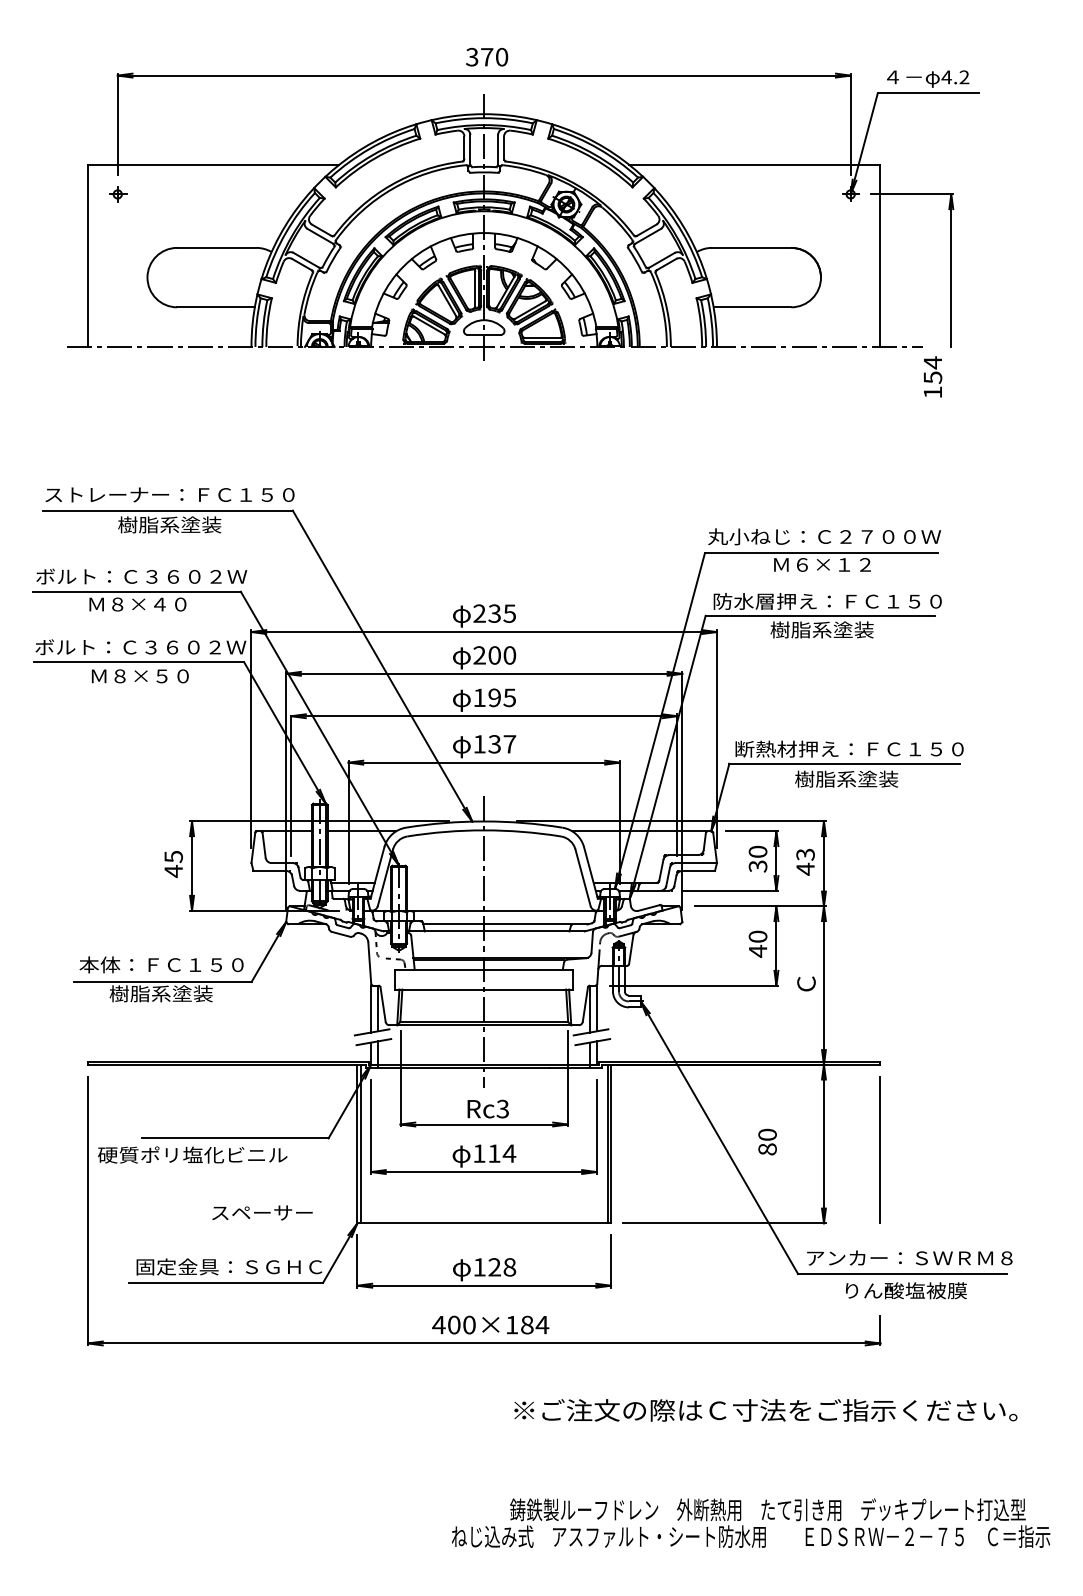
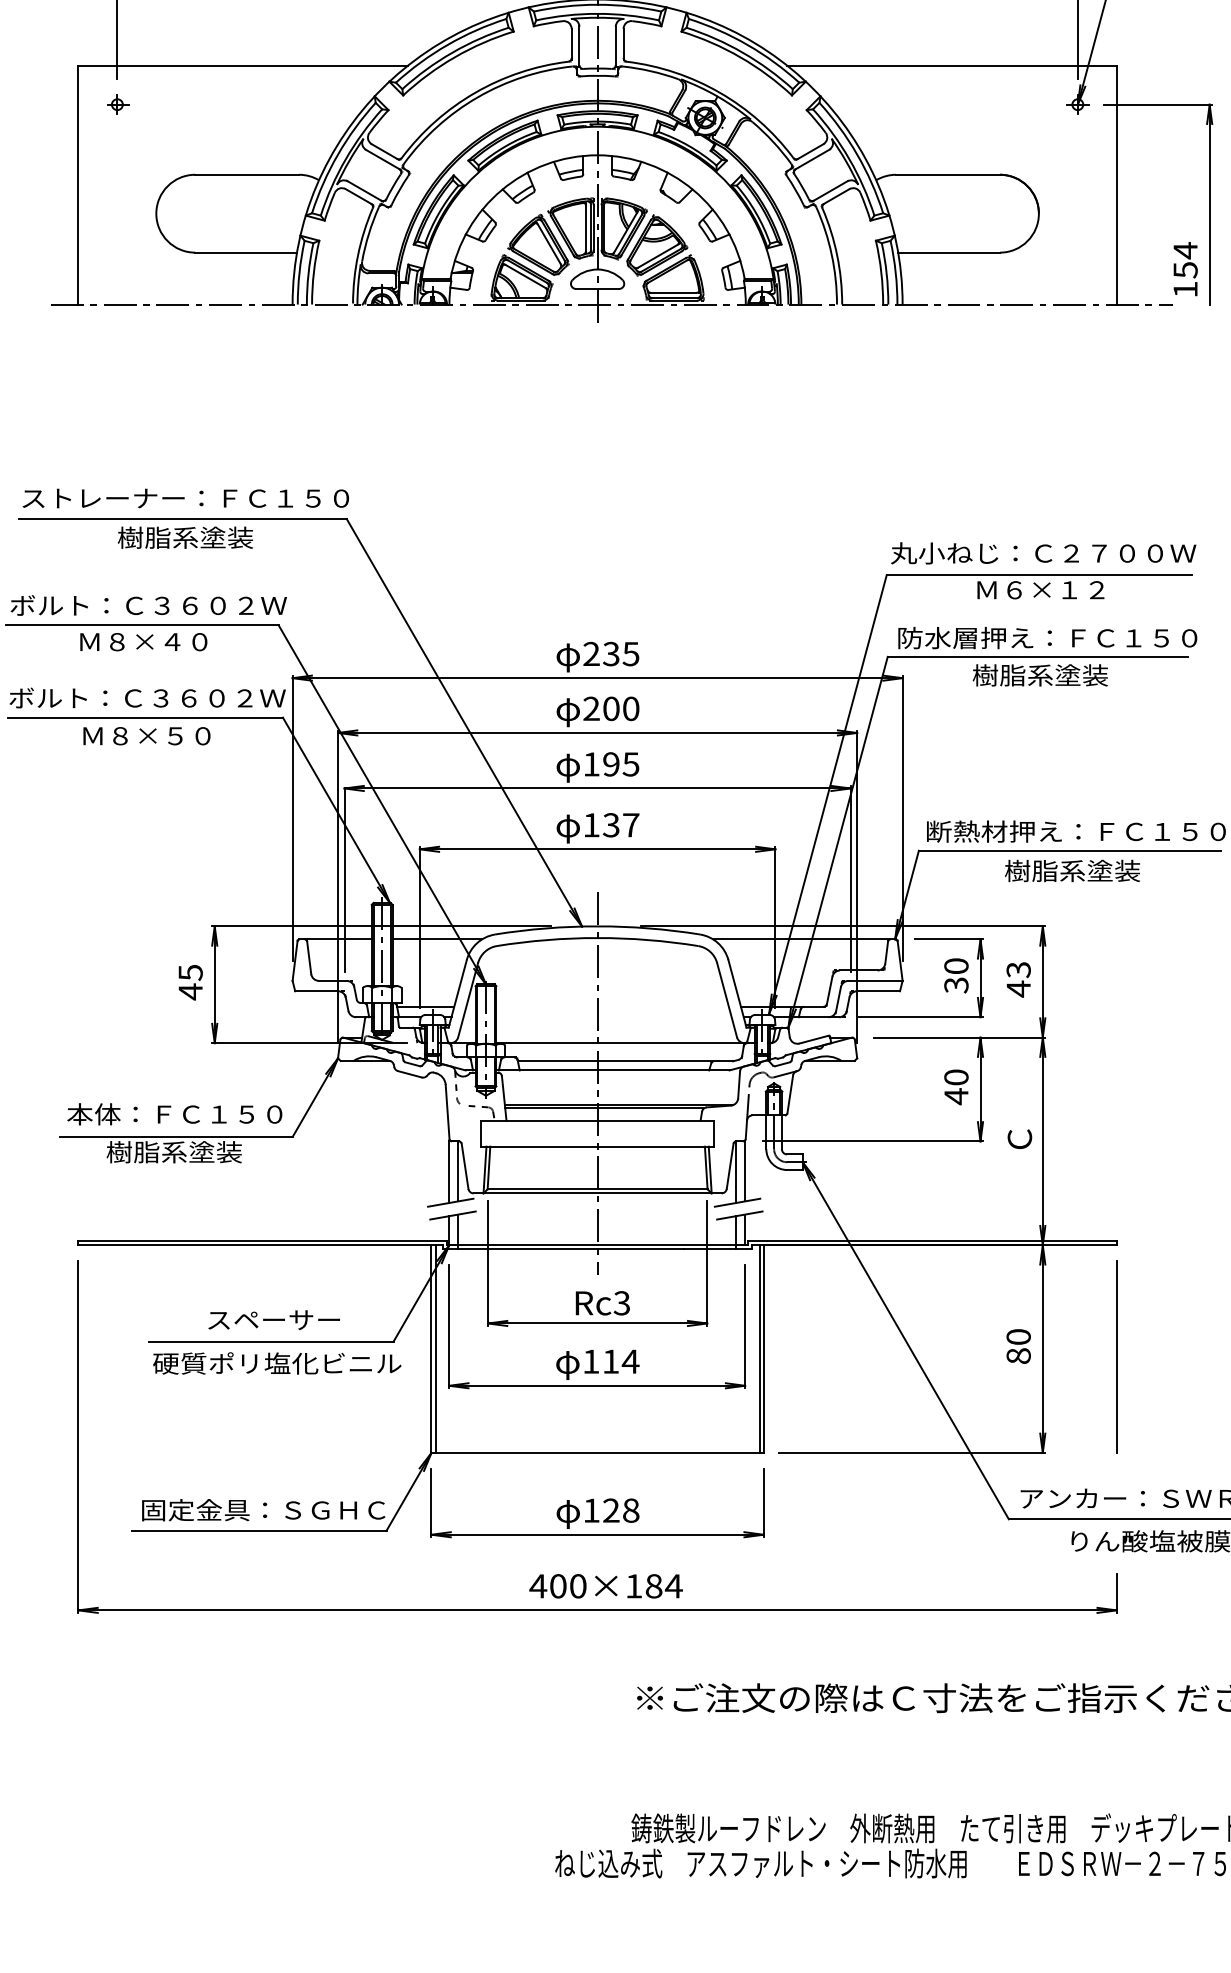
text: (933, 376) -> (1186, 268), moved
text: (767, 1141) -> (1018, 1345), moved
text: (192, 1154) -> (276, 1362), moved
text: (262, 1212) -> (274, 1319), moved

